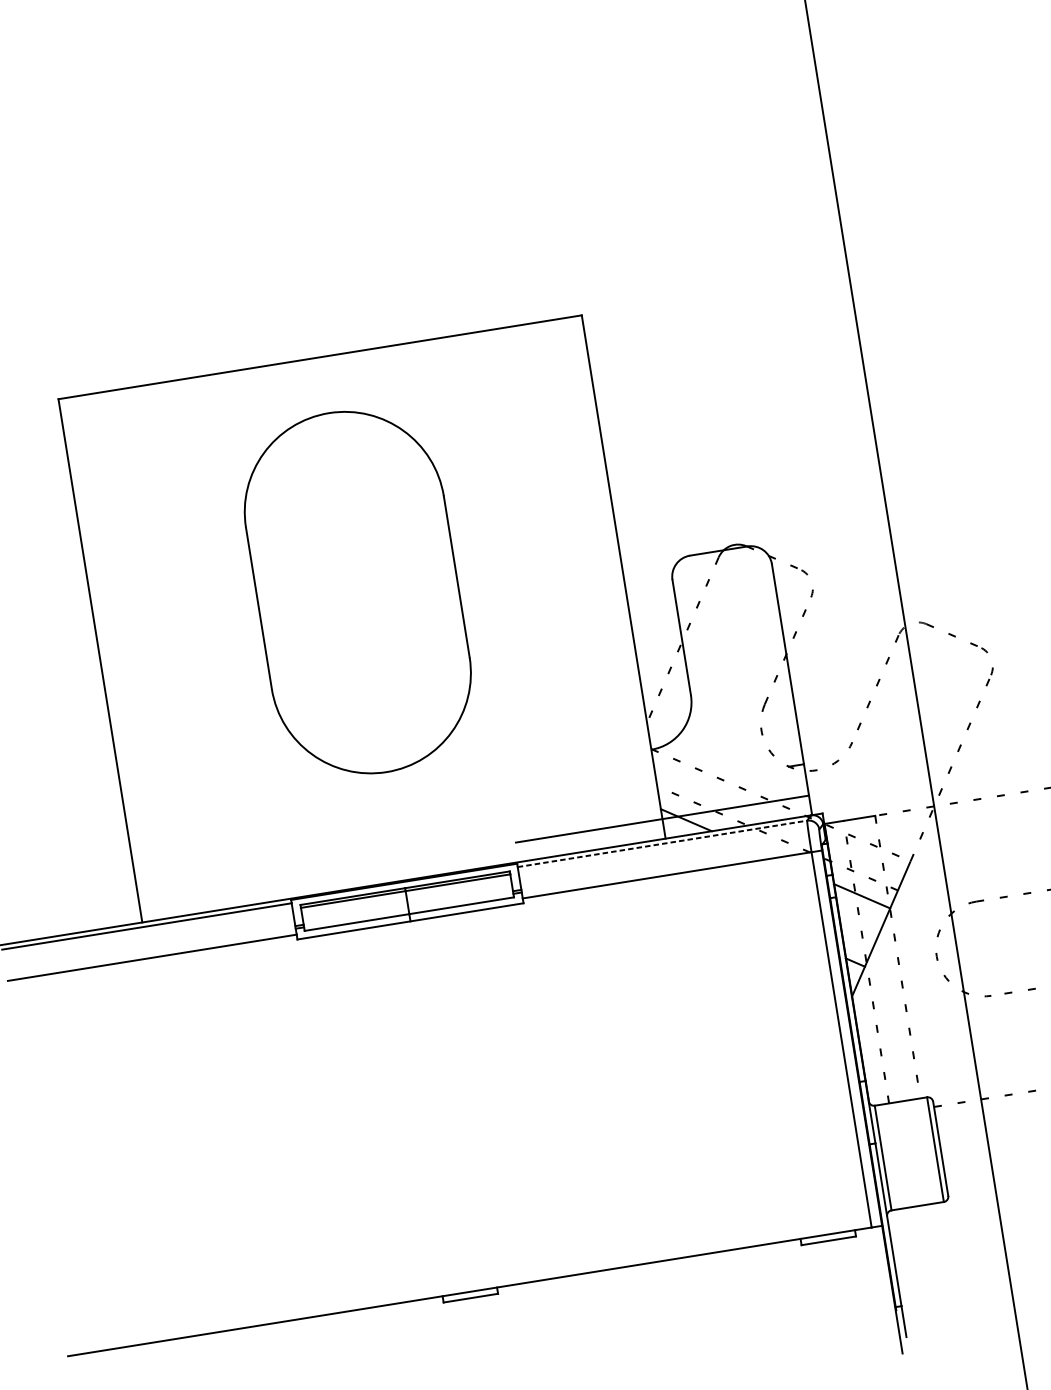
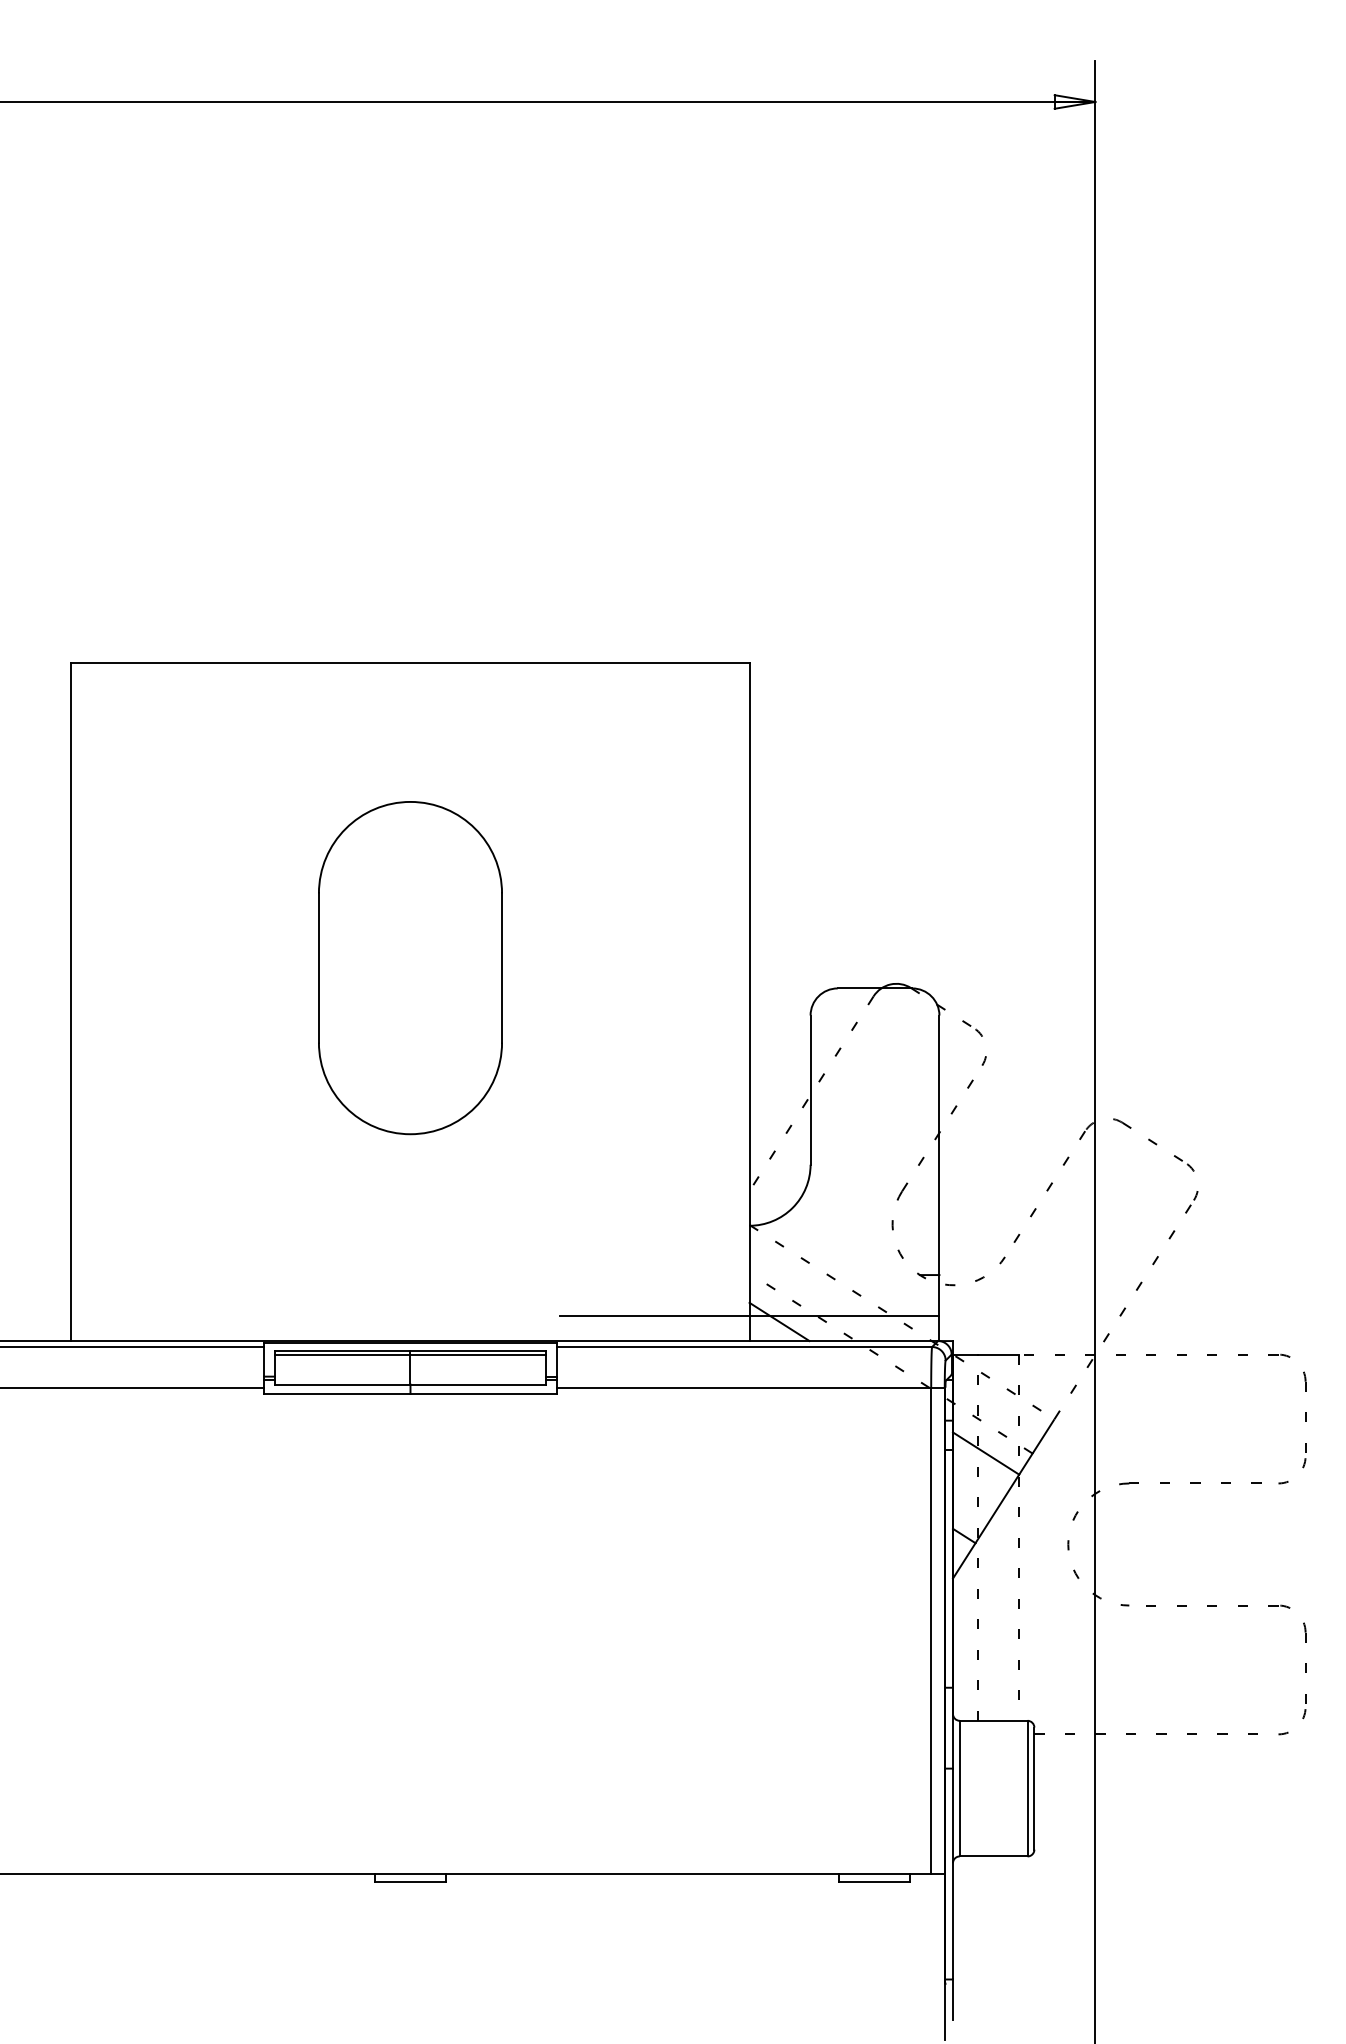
part: (357, 593) -> (410, 968), size x0.71
line: (662, 844) -> (744, 1347), dashed -> solid

